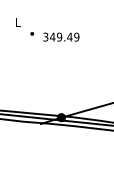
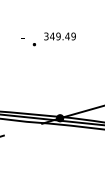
text: (60, 37) -> (59, 36), moved

